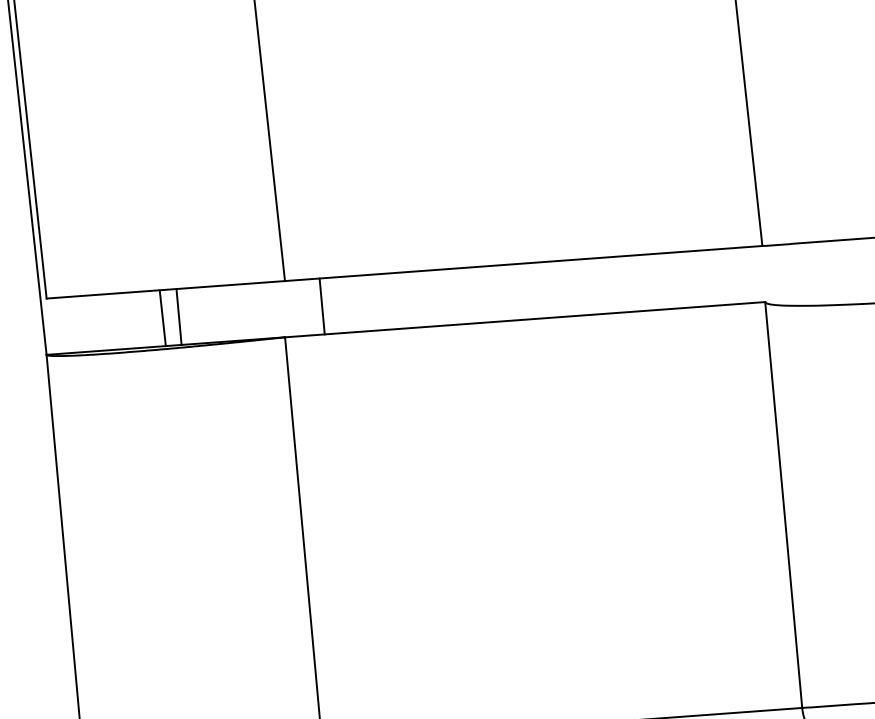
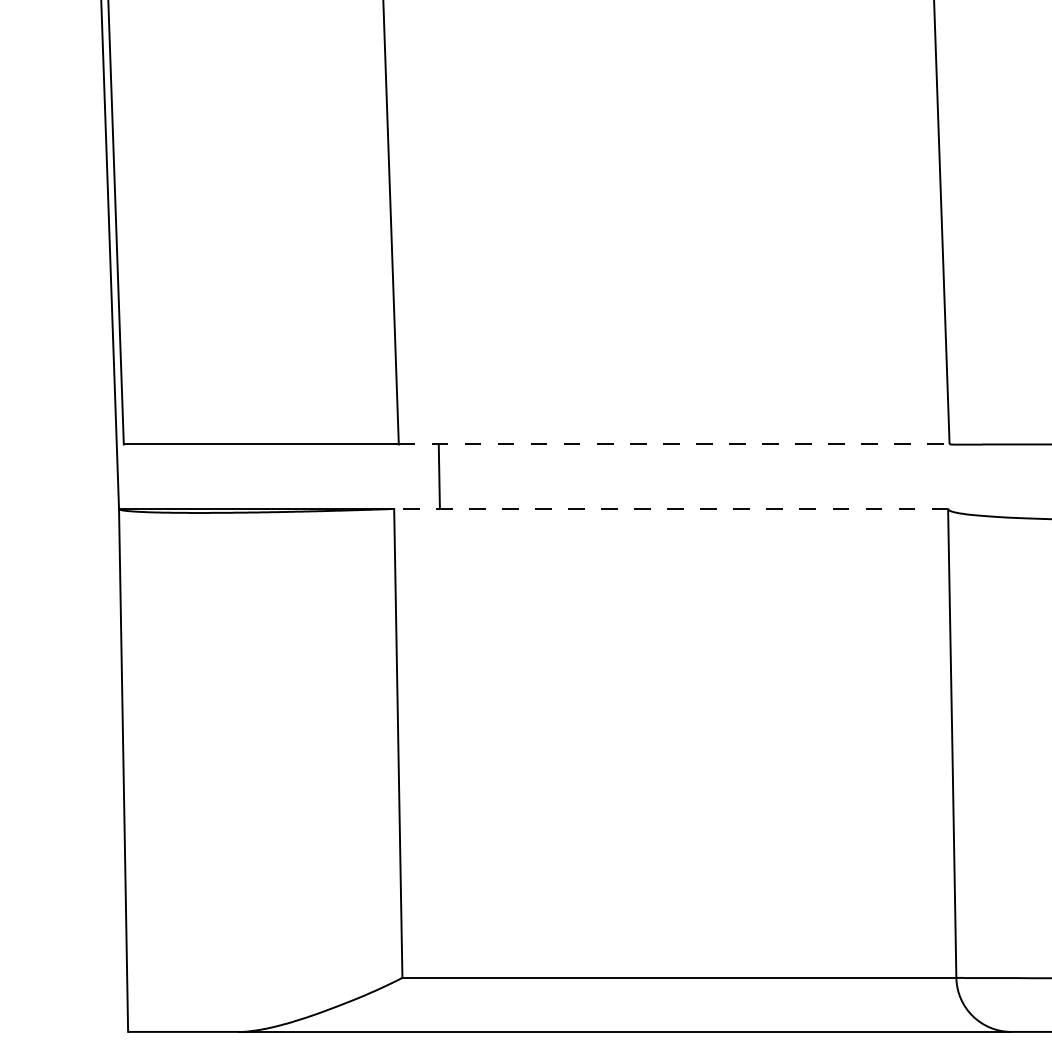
line: (523, 263) -> (674, 444), solid -> dashed
line: (178, 316) -> (273, 476), removed
line: (162, 317) -> (255, 476), removed
line: (525, 320) -> (671, 509), solid -> dashed

